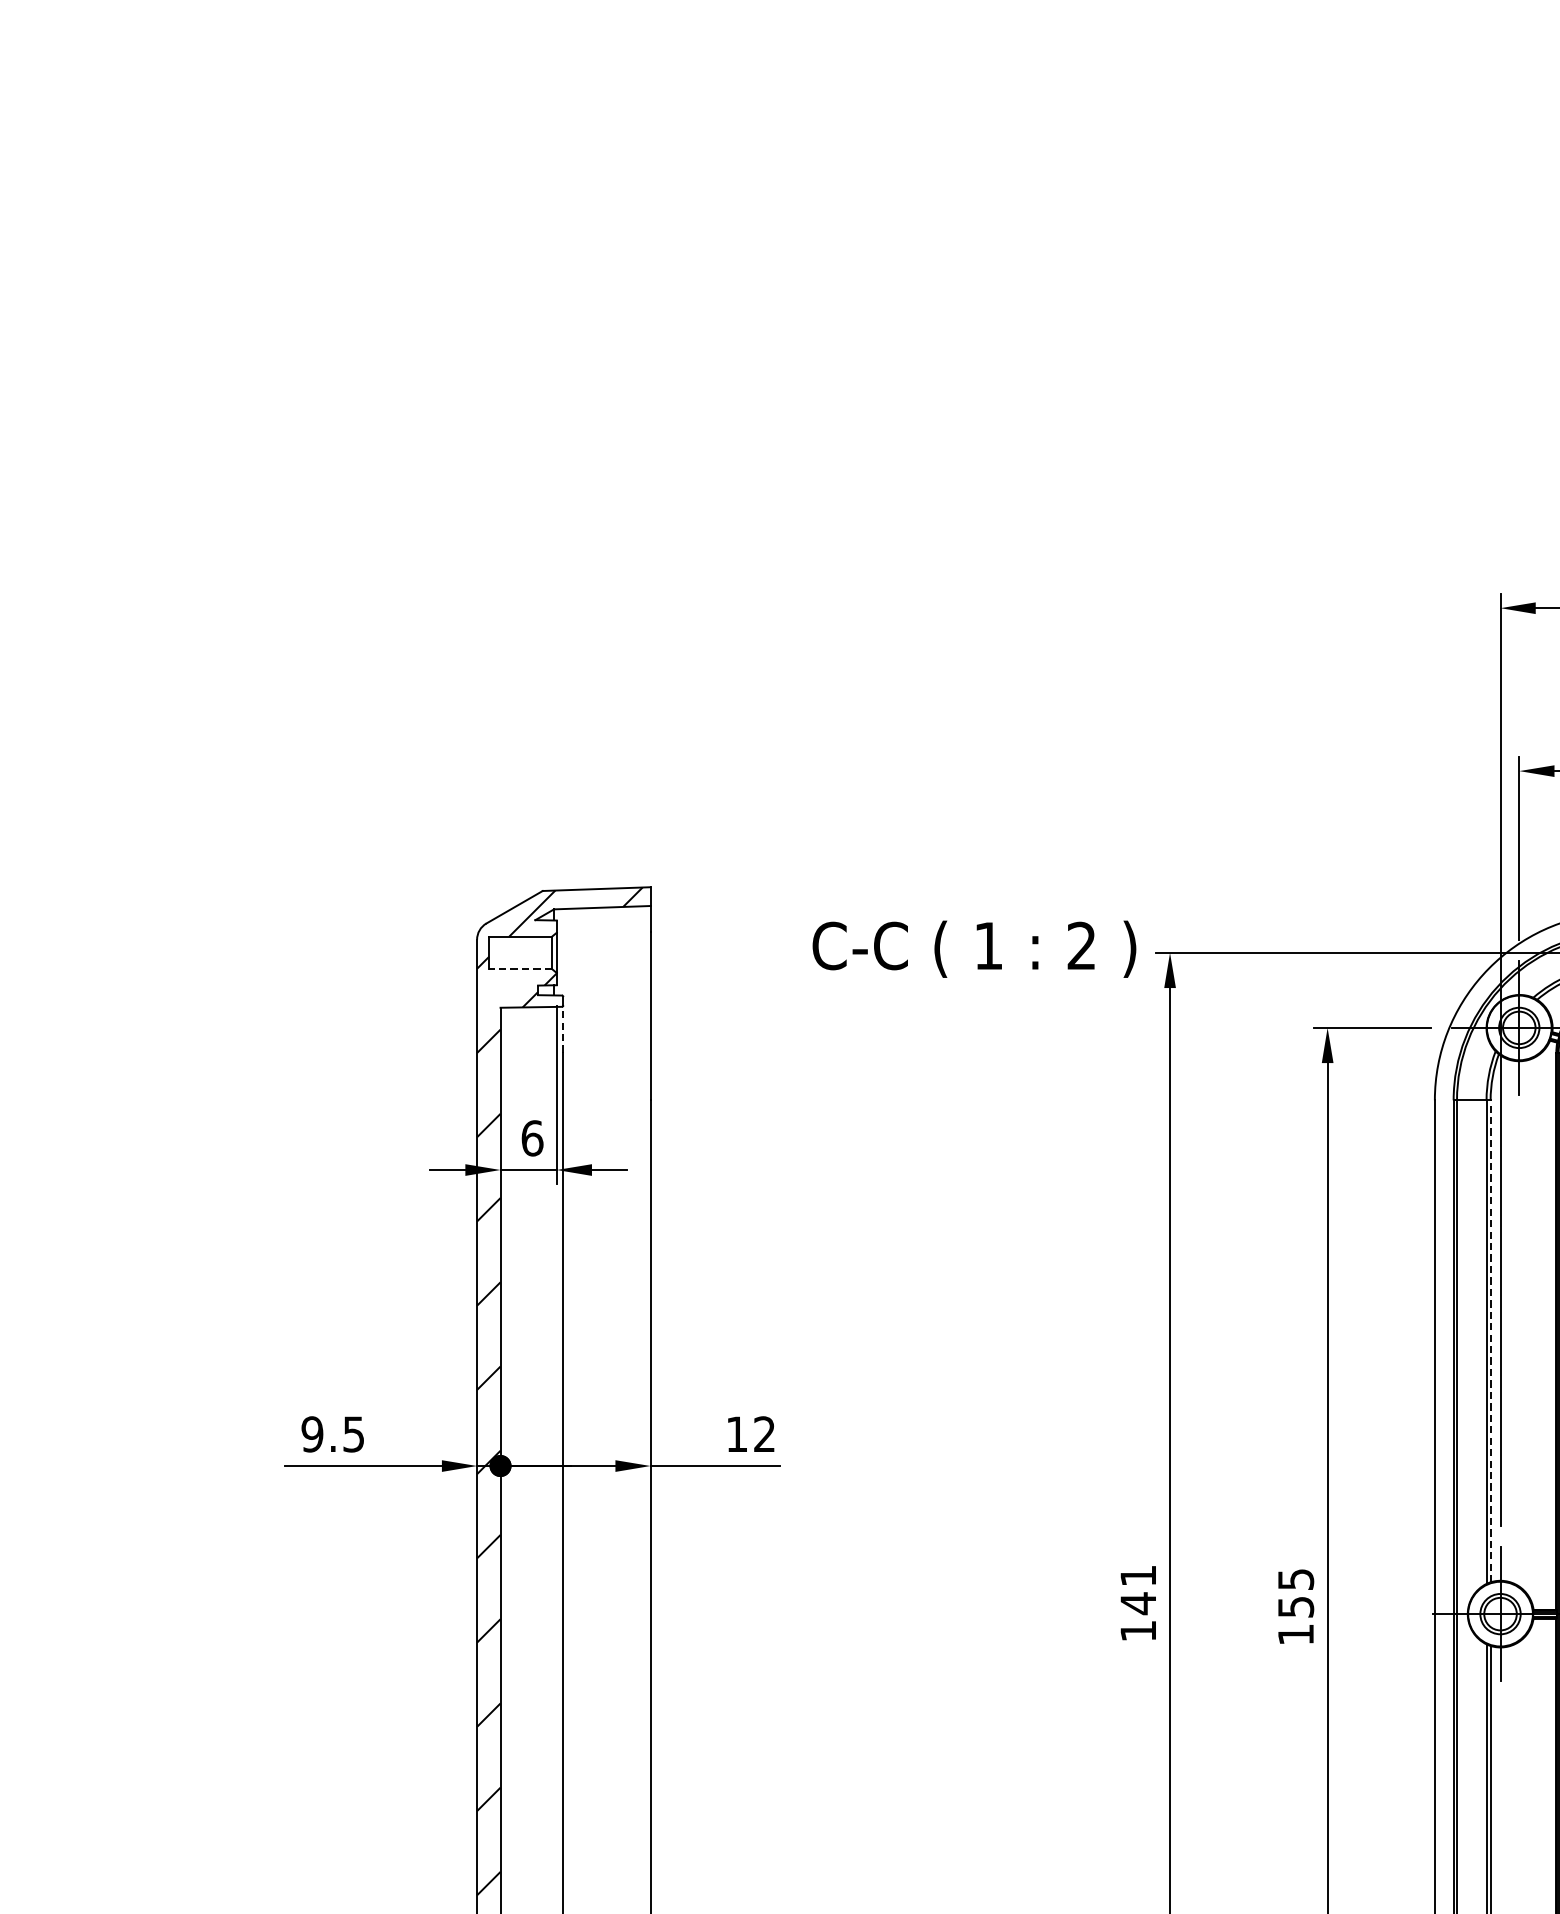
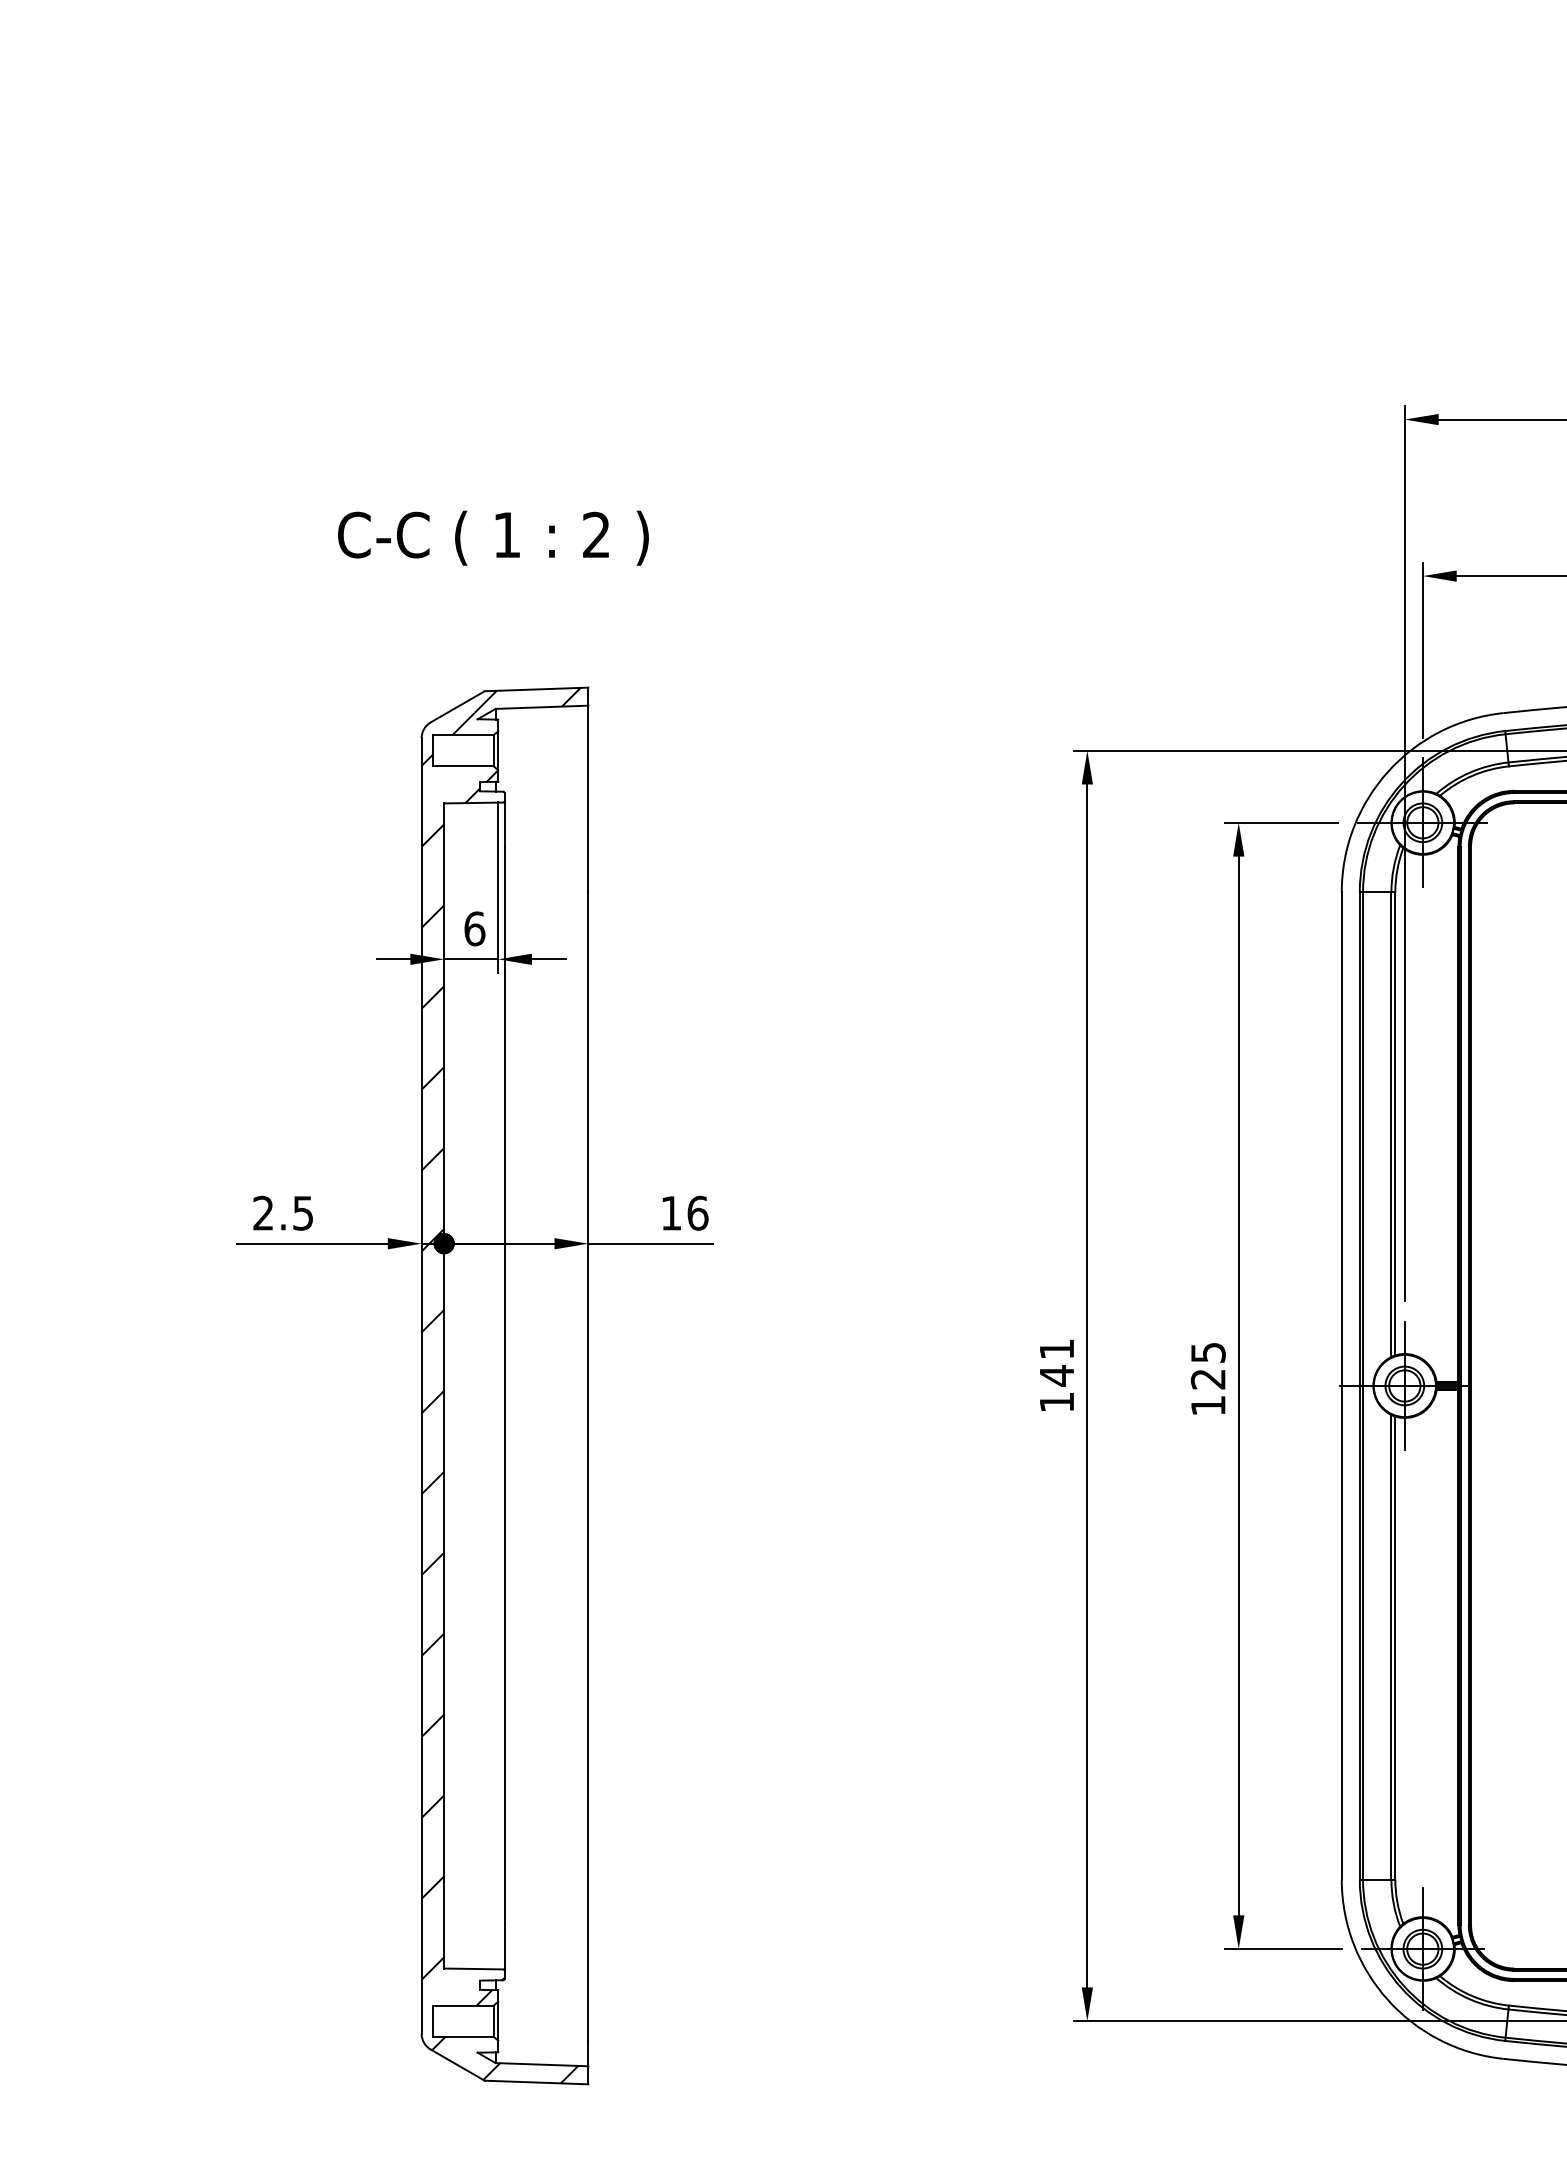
text: (974, 948) -> (493, 537), moved
line: (520, 969) -> (463, 766), dashed -> solid
line: (563, 1028) -> (504, 823), dashed -> solid
line: (1490, 1340) -> (1395, 1123), dashed -> solid
text: (764, 1433) -> (697, 1212), 12 -> 16
text: (312, 1434) -> (263, 1213), 9.5 -> 2.5
text: (1295, 1607) -> (1207, 1379), 155 -> 125

